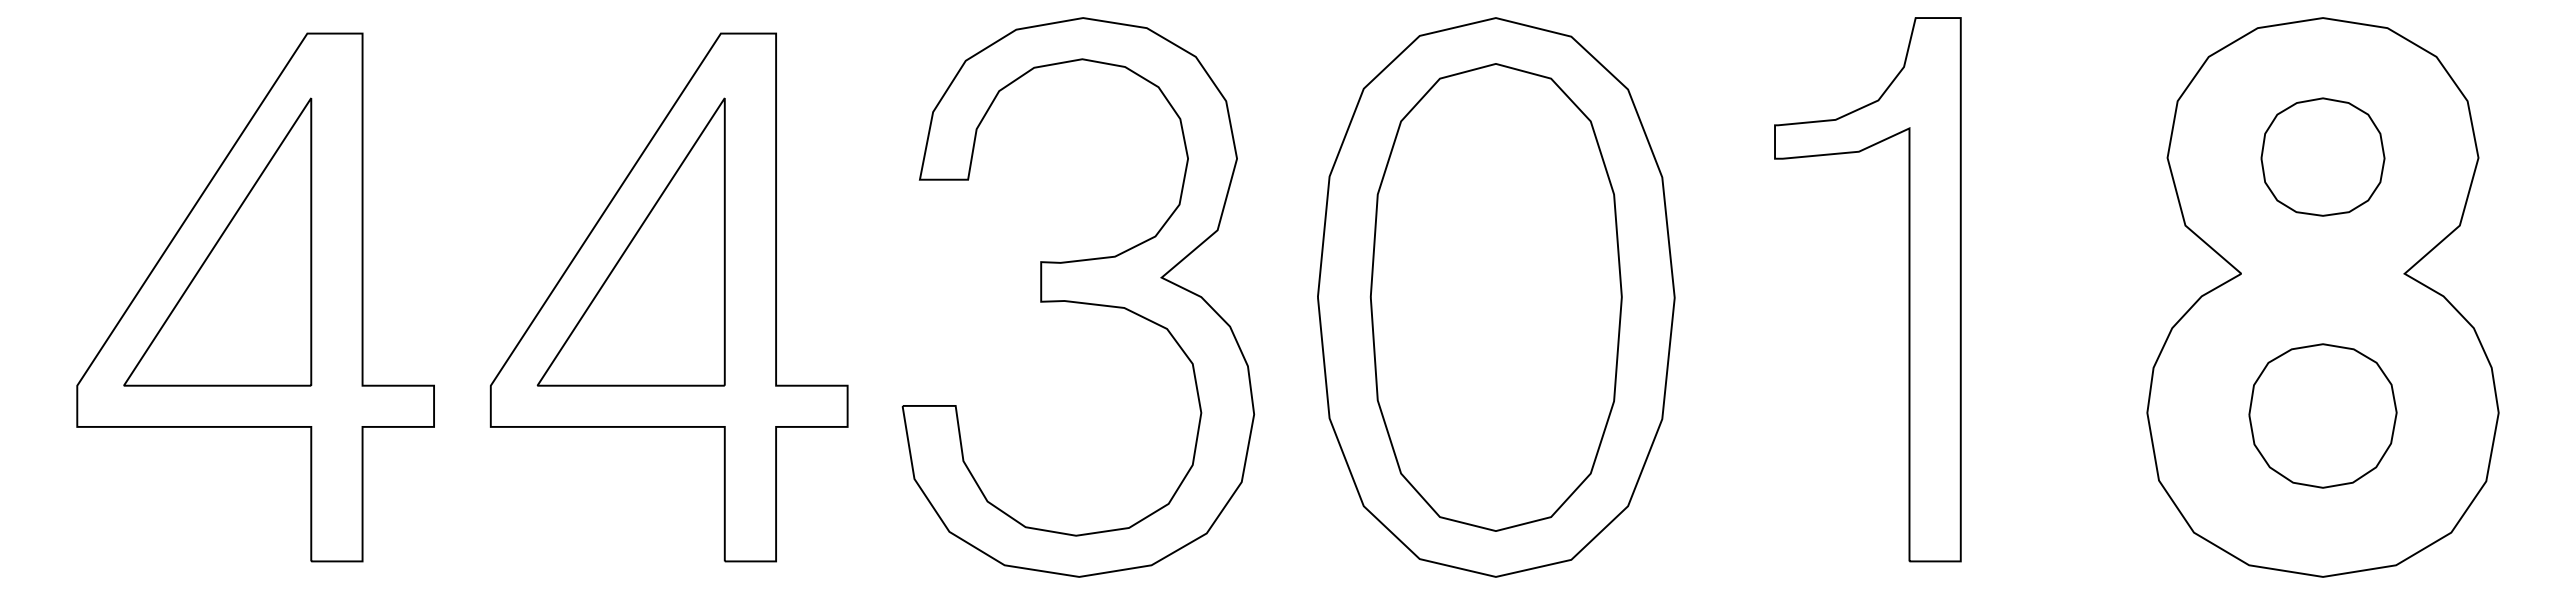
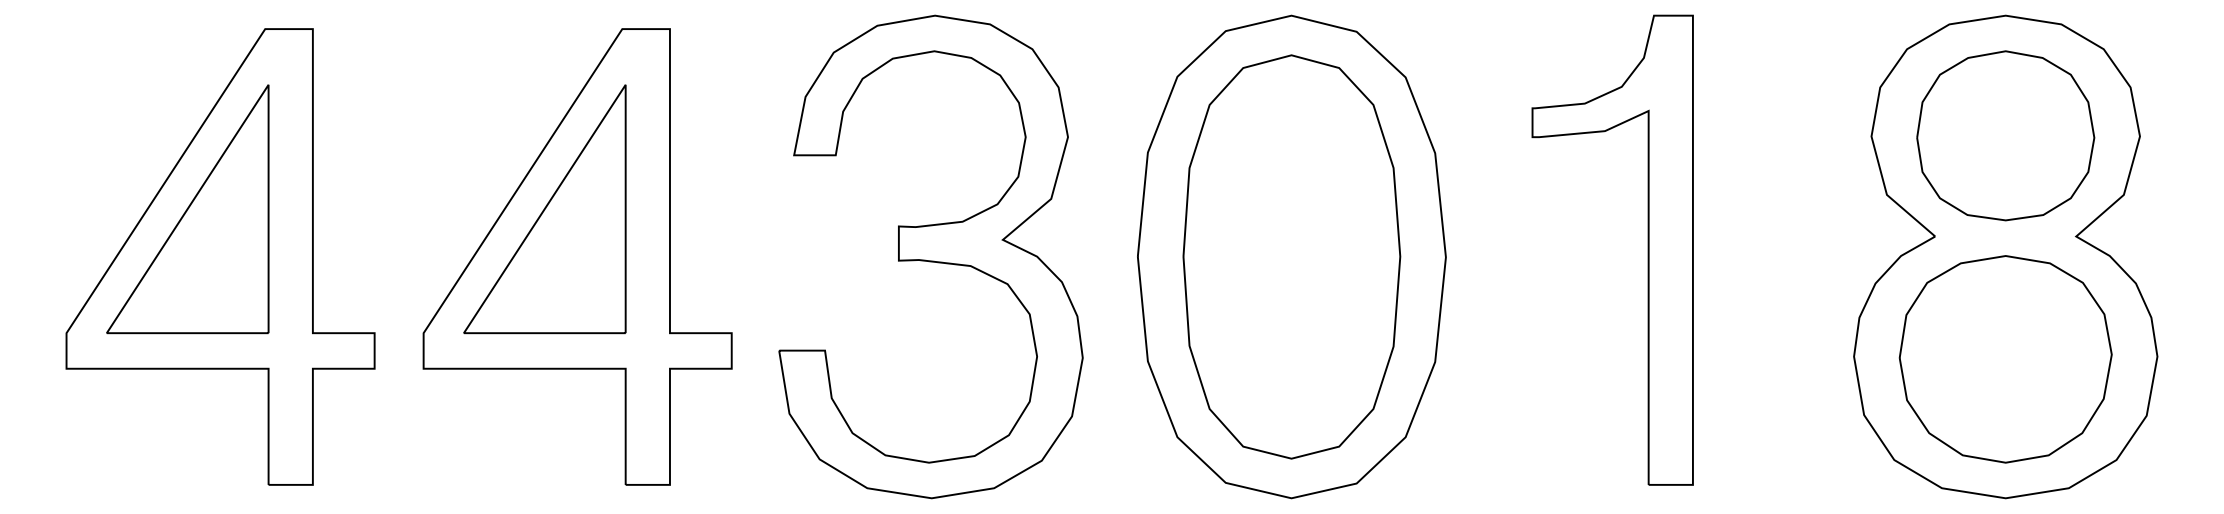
part: (2322, 156) -> (2005, 135), size x1.67
part: (2322, 415) -> (2005, 358), size x1.67

